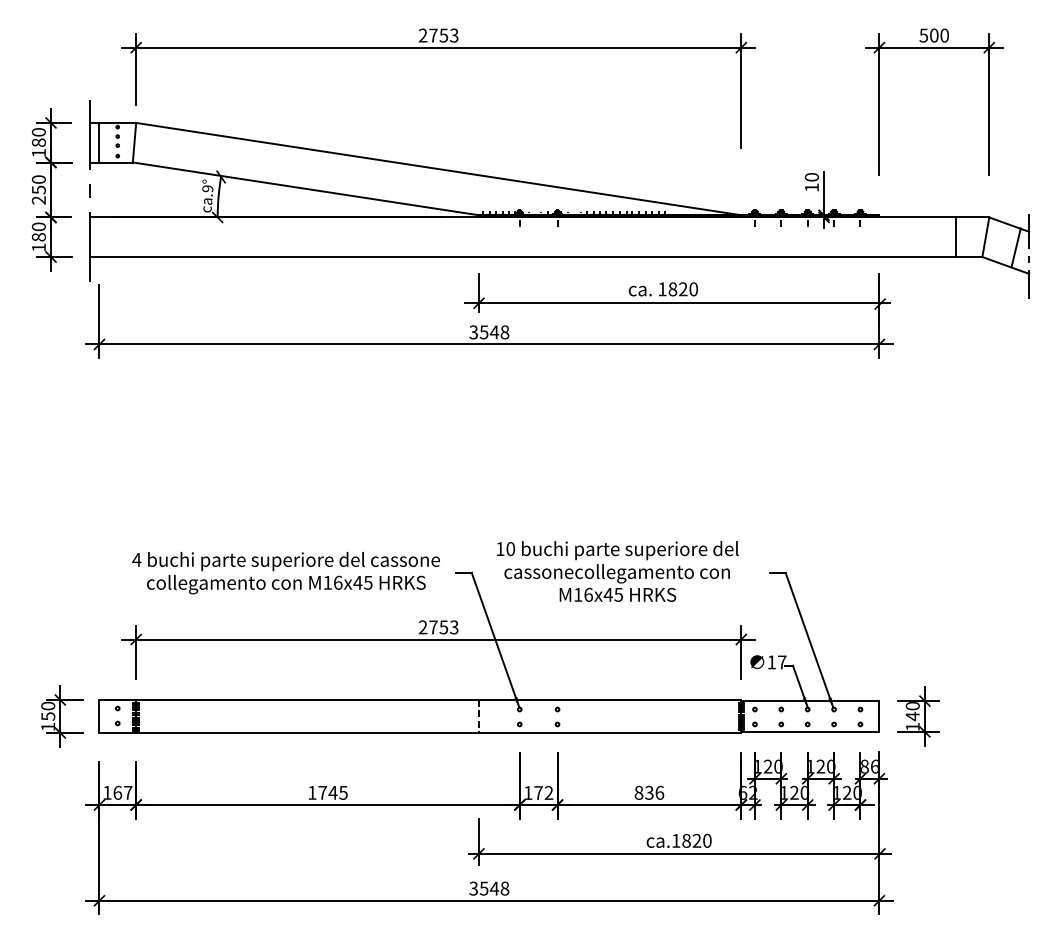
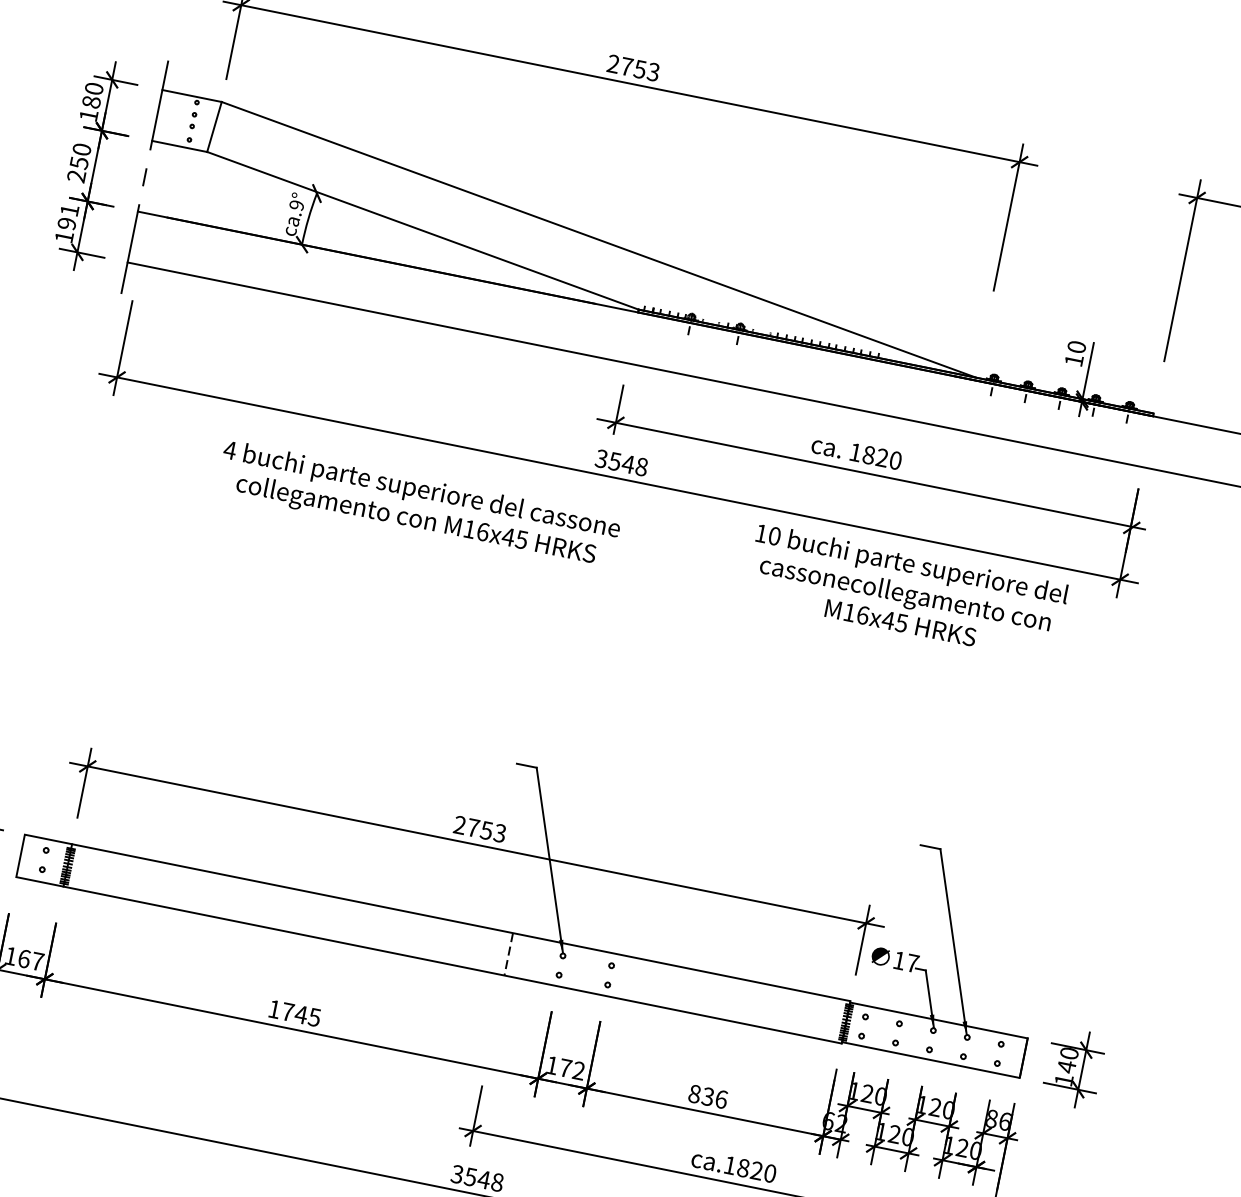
line: (99, 142) -> (169, 117), removed
text: (38, 231) -> (67, 216), 180 -> 191
text: (617, 571) -> (906, 592), moved
text: (285, 573) -> (417, 506), moved

